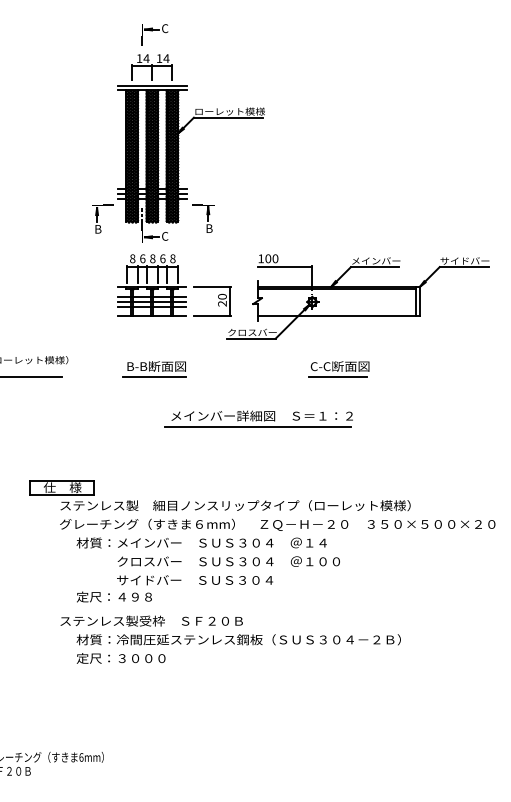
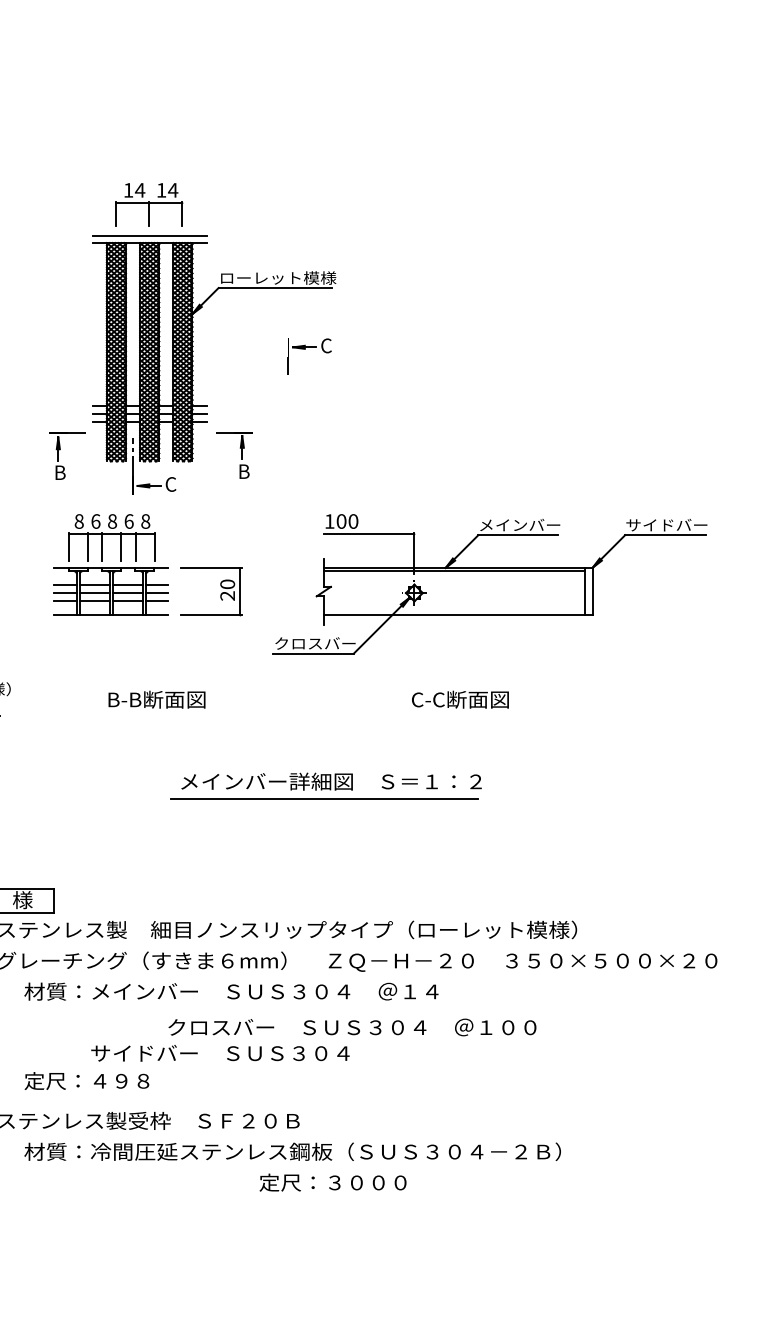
part: (154, 34) -> (308, 355), moved
part: (174, 285) -> (148, 565), moved
line: (154, 376) -> (153, 716), removed
line: (337, 376) -> (456, 716), removed
text: (228, 561) -> (351, 1027), moved
text: (120, 658) -> (331, 1182), moved

